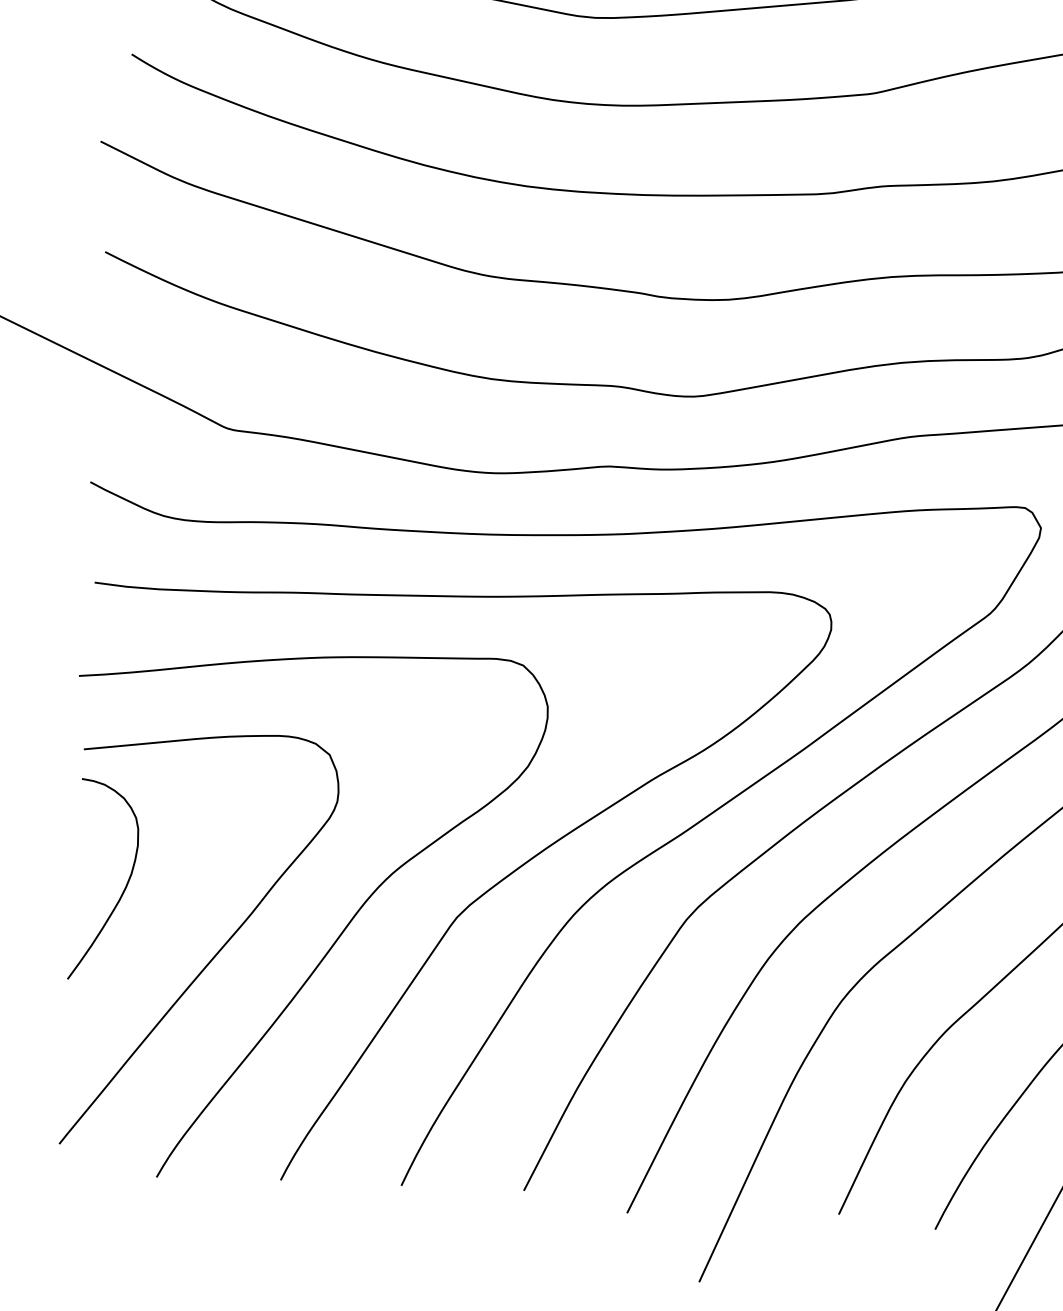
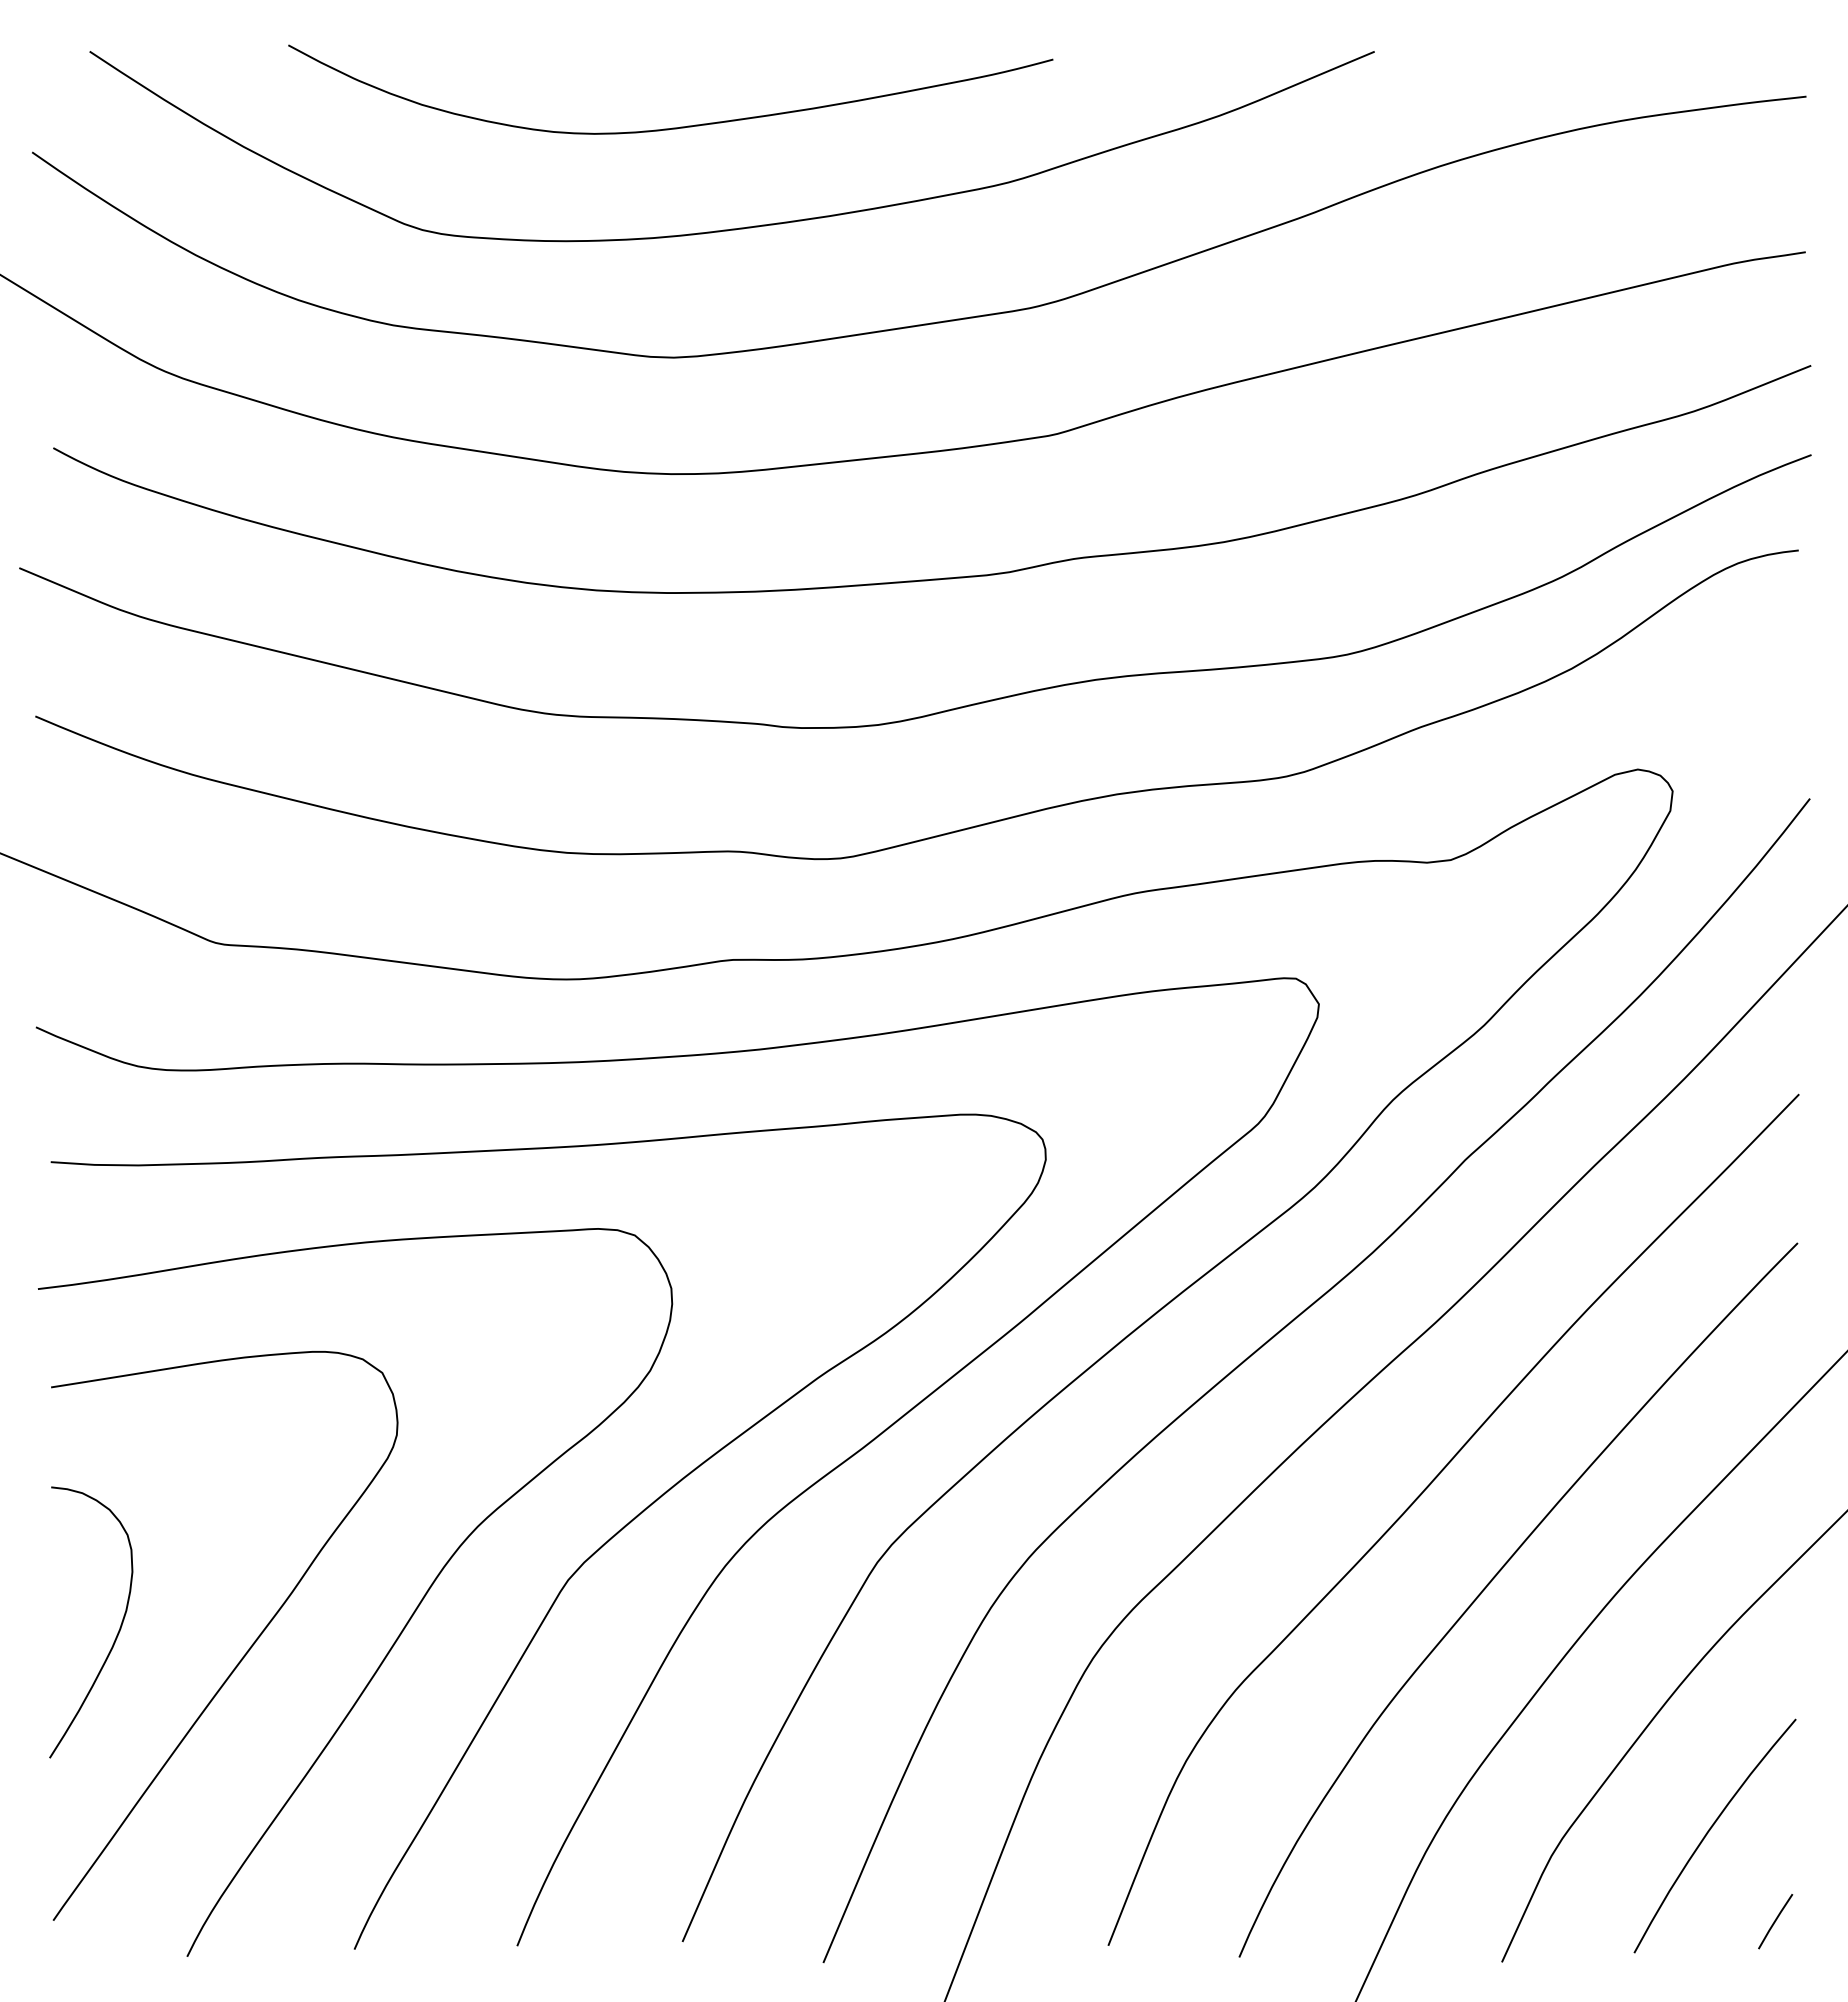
curve: (123, 889) -> (117, 1632), moved

